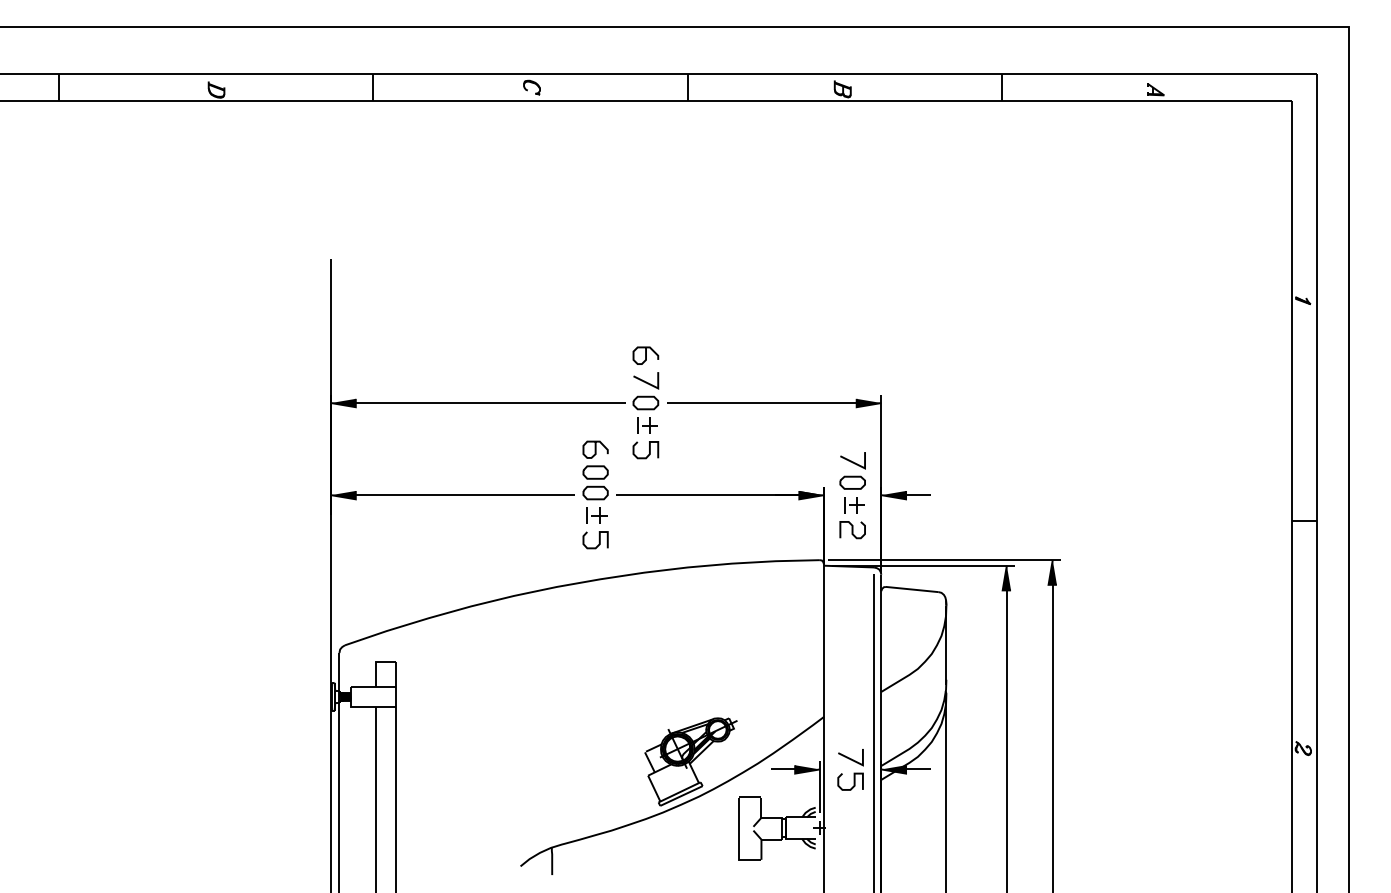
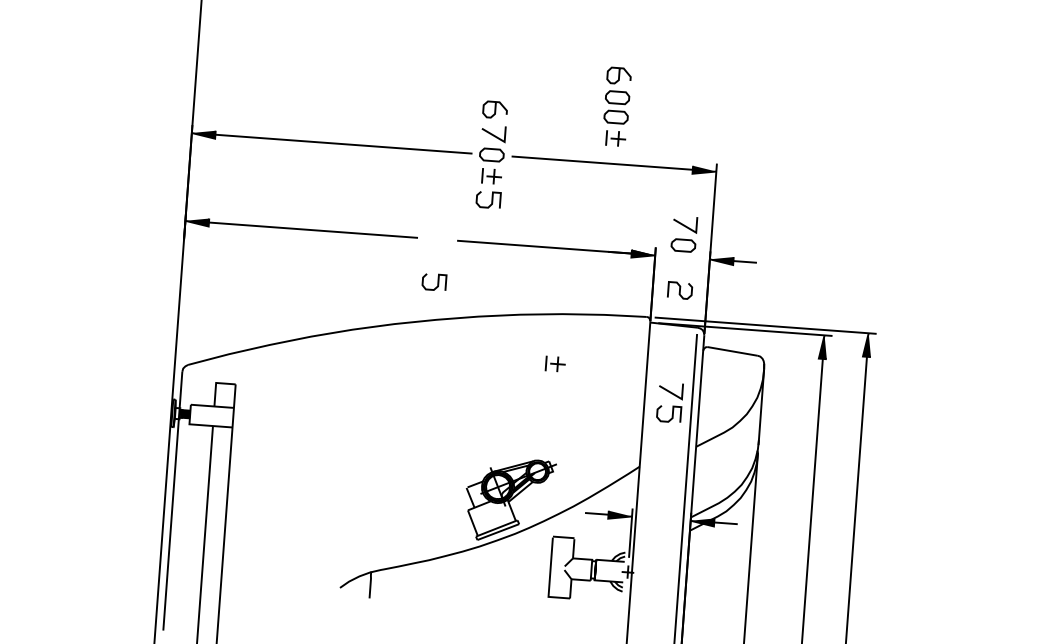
part: (595, 481) -> (616, 106), moved
part: (854, 505) -> (555, 364), moved
part: (850, 769) -> (669, 402), moved

